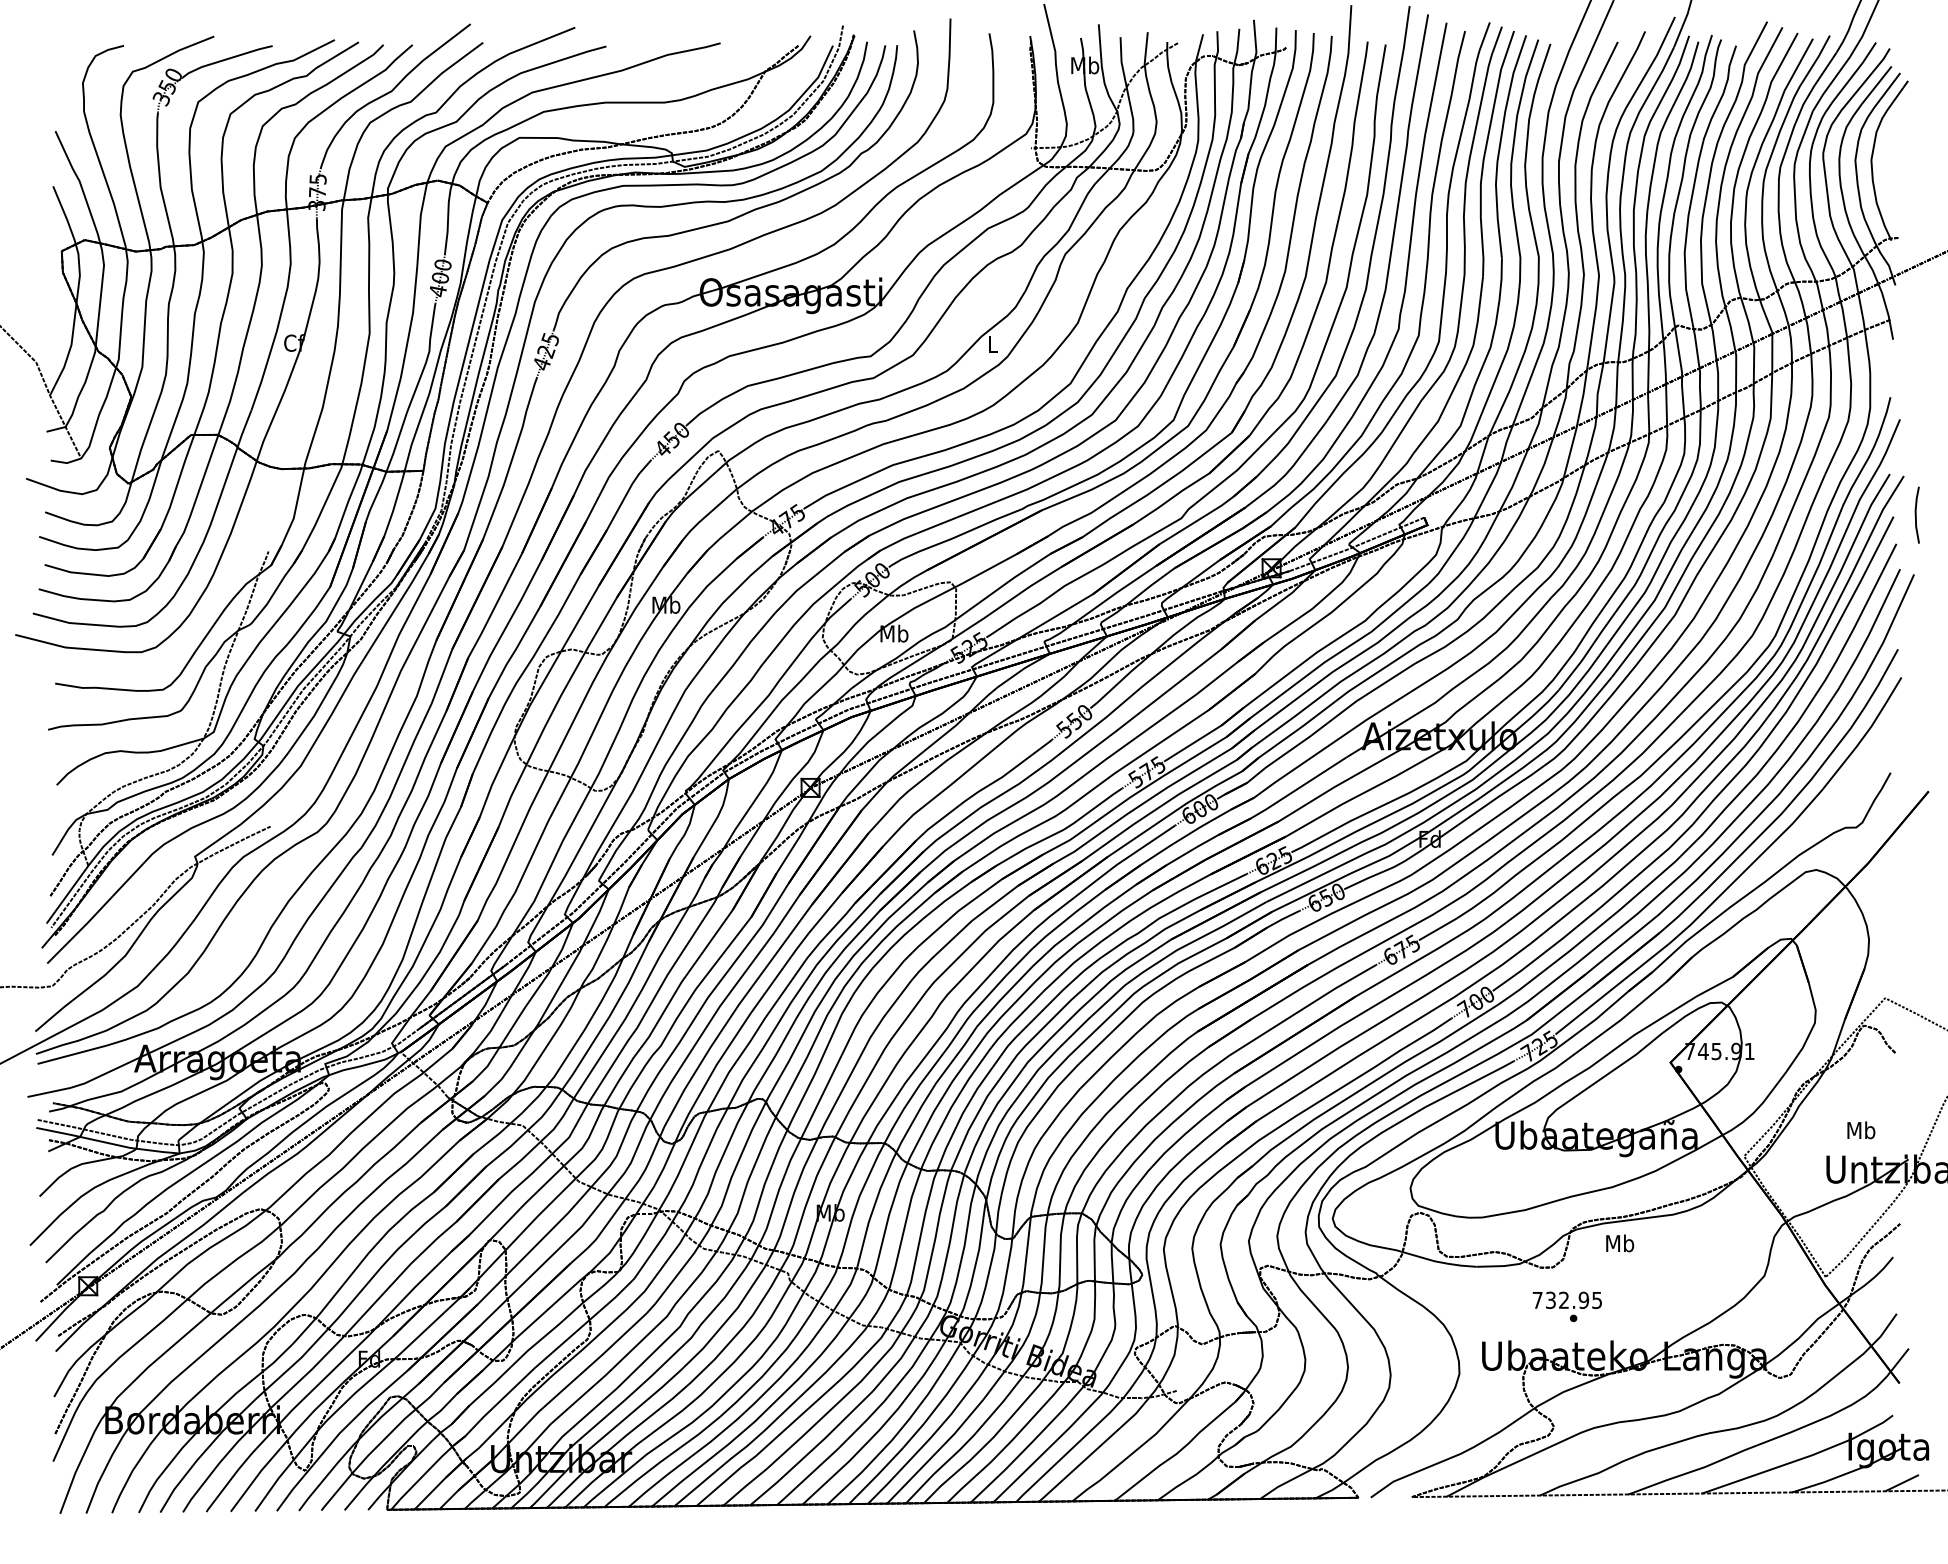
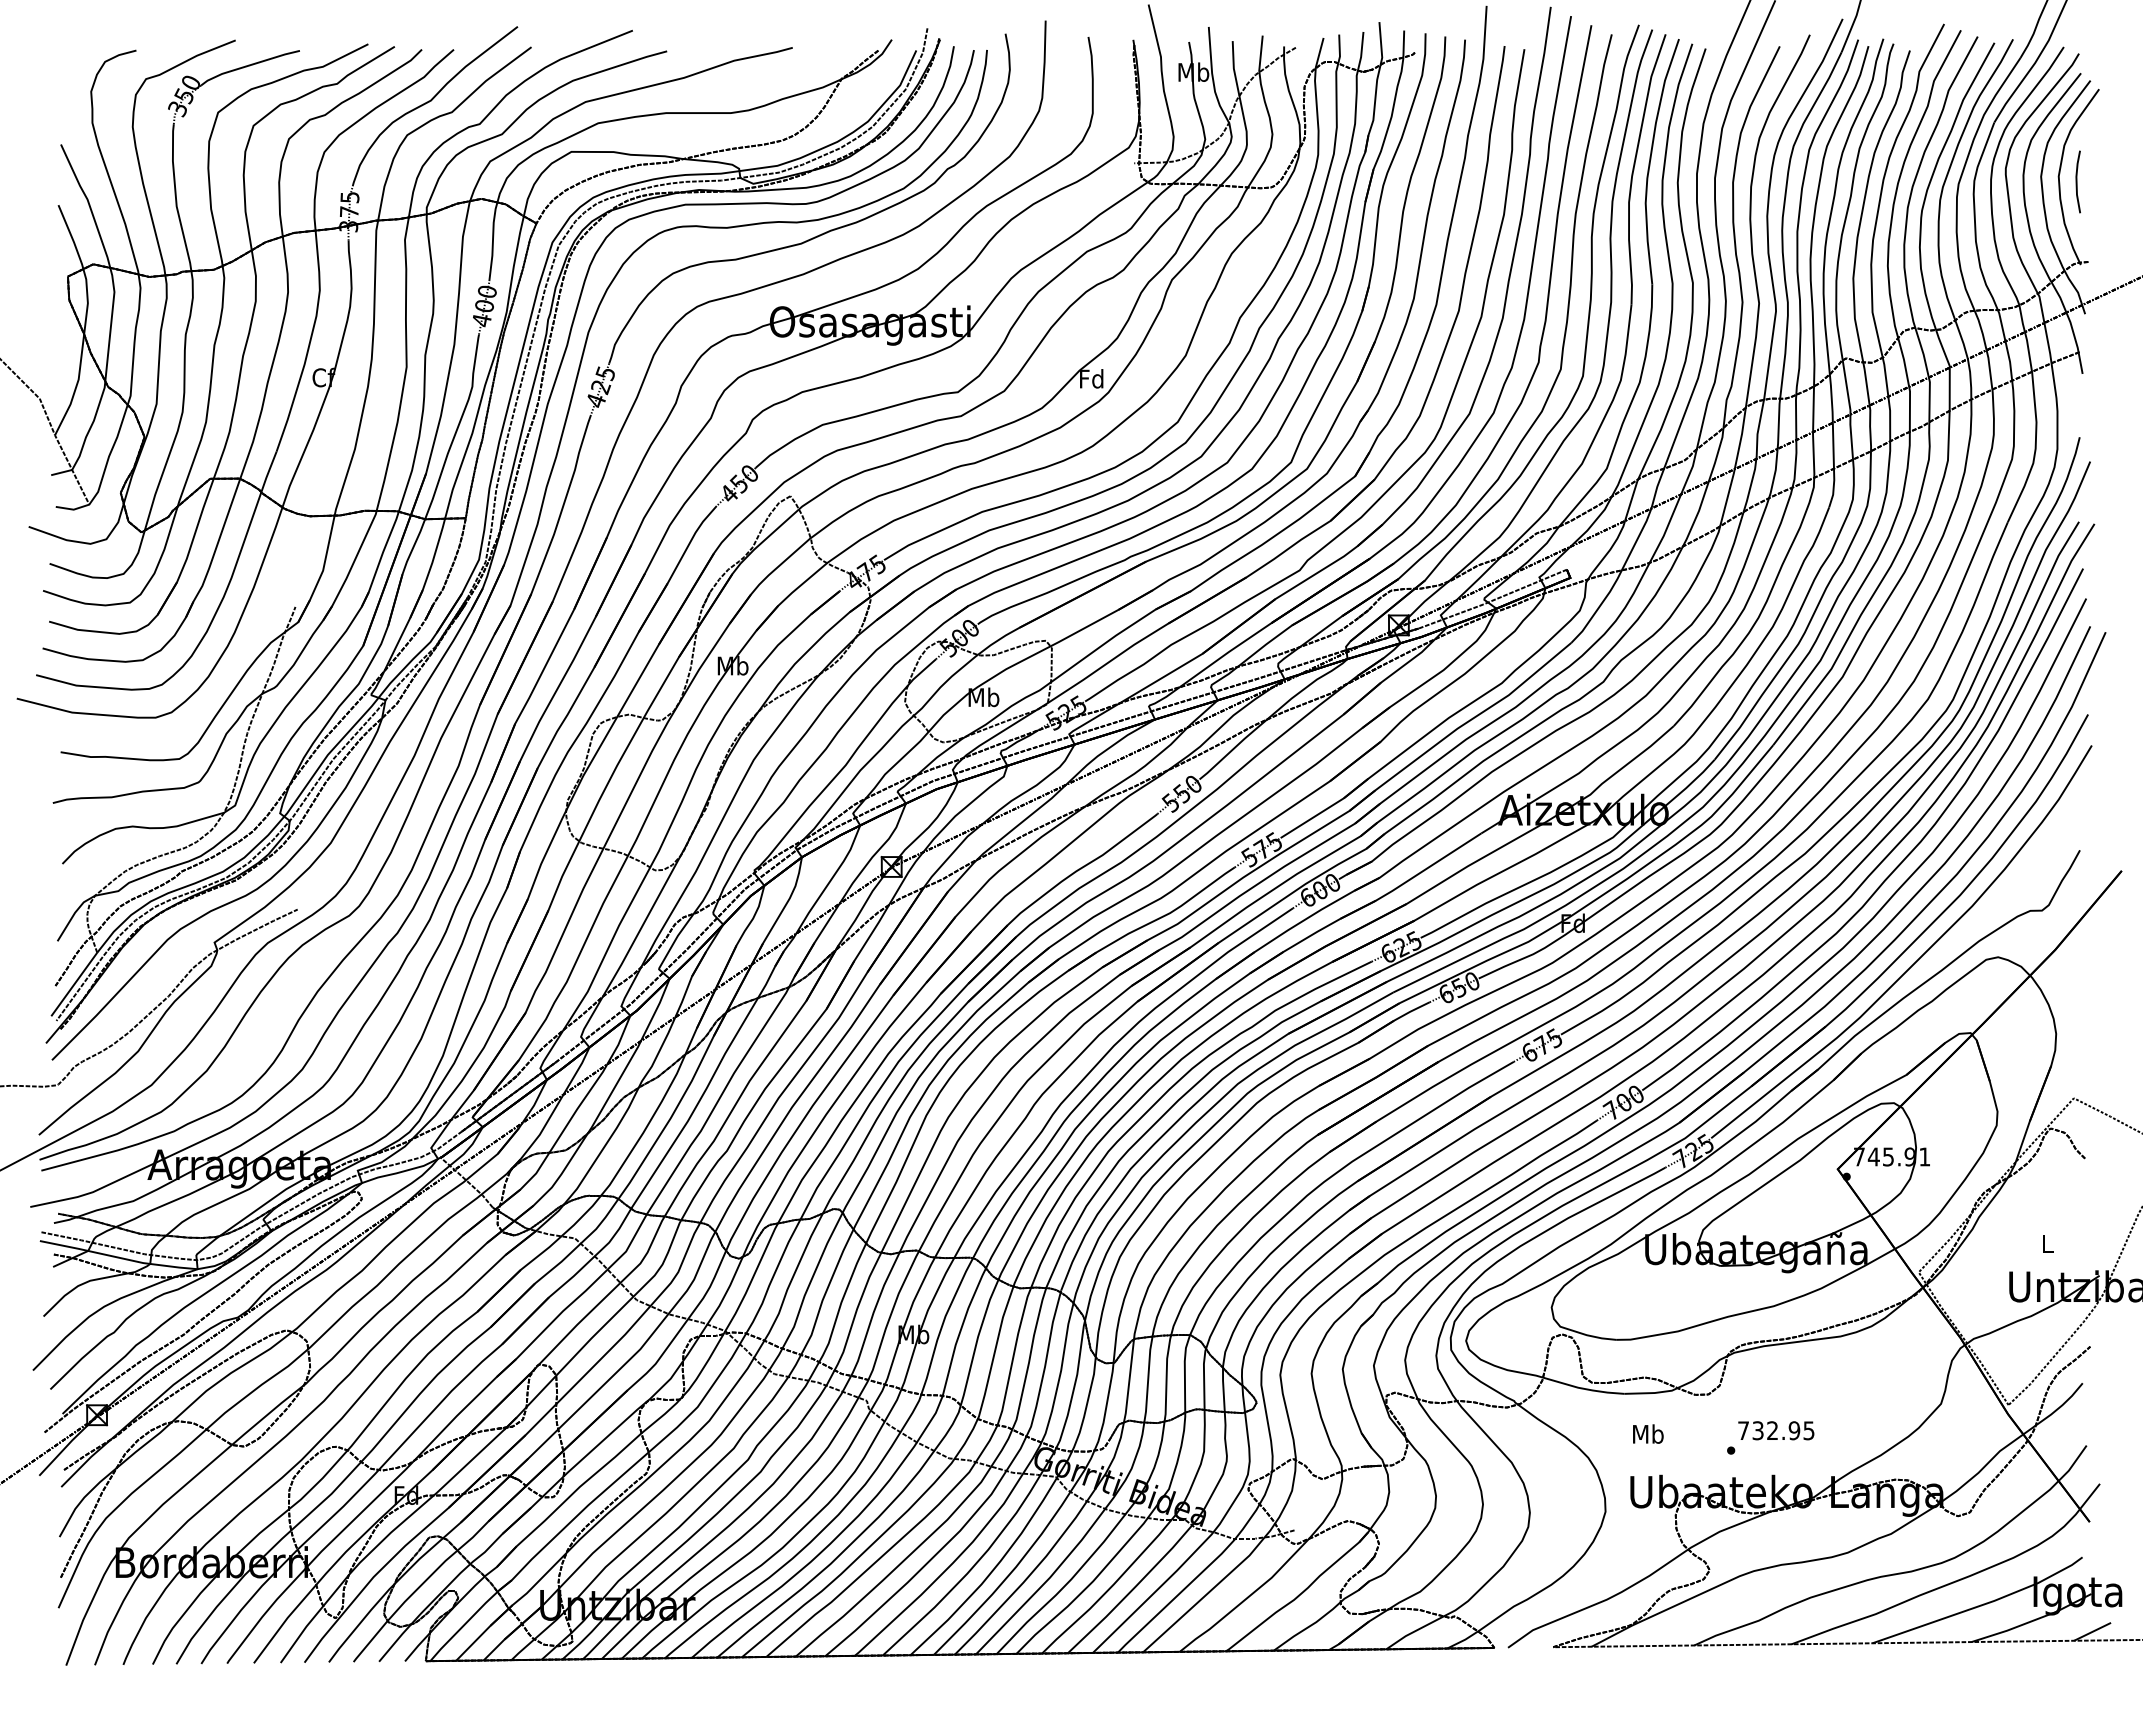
text: (992, 343) -> (1091, 378), L -> Fd
line: (1916, 514) -> (2077, 181), moved
text: (1861, 1130) -> (2047, 1243), Mb -> L
text: (1620, 1242) -> (1648, 1433), moved
text: (1567, 1300) -> (1776, 1430), moved

